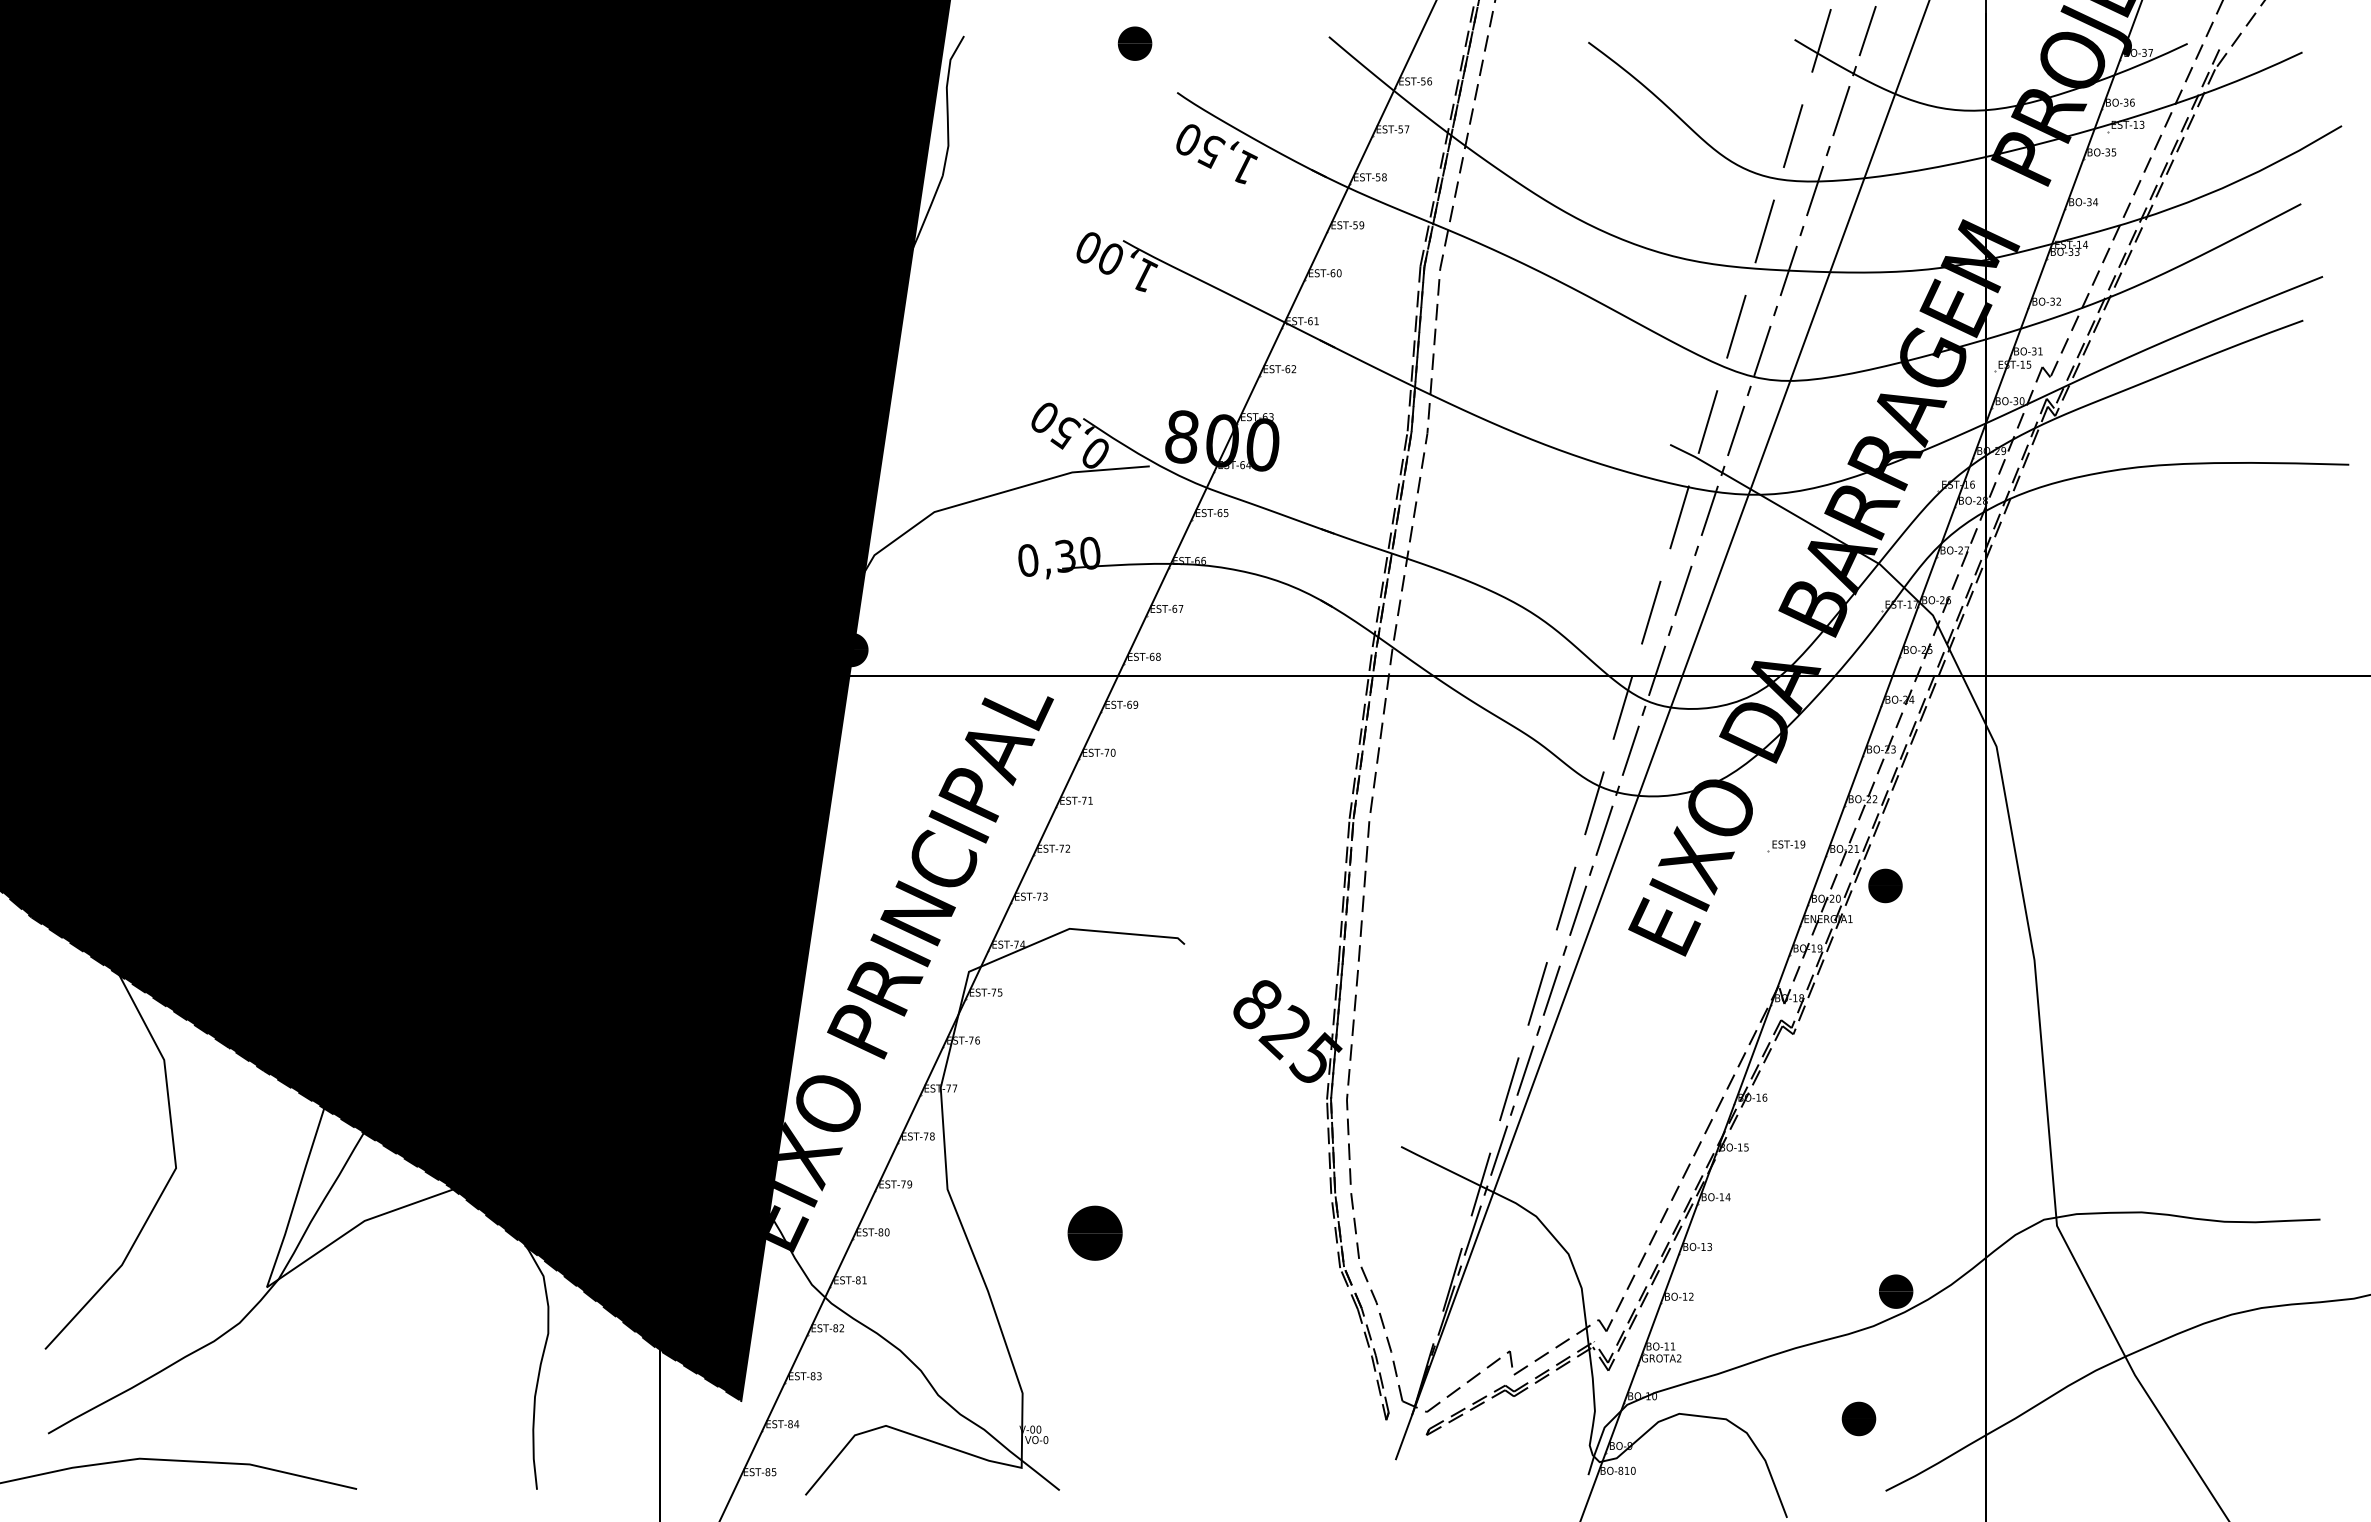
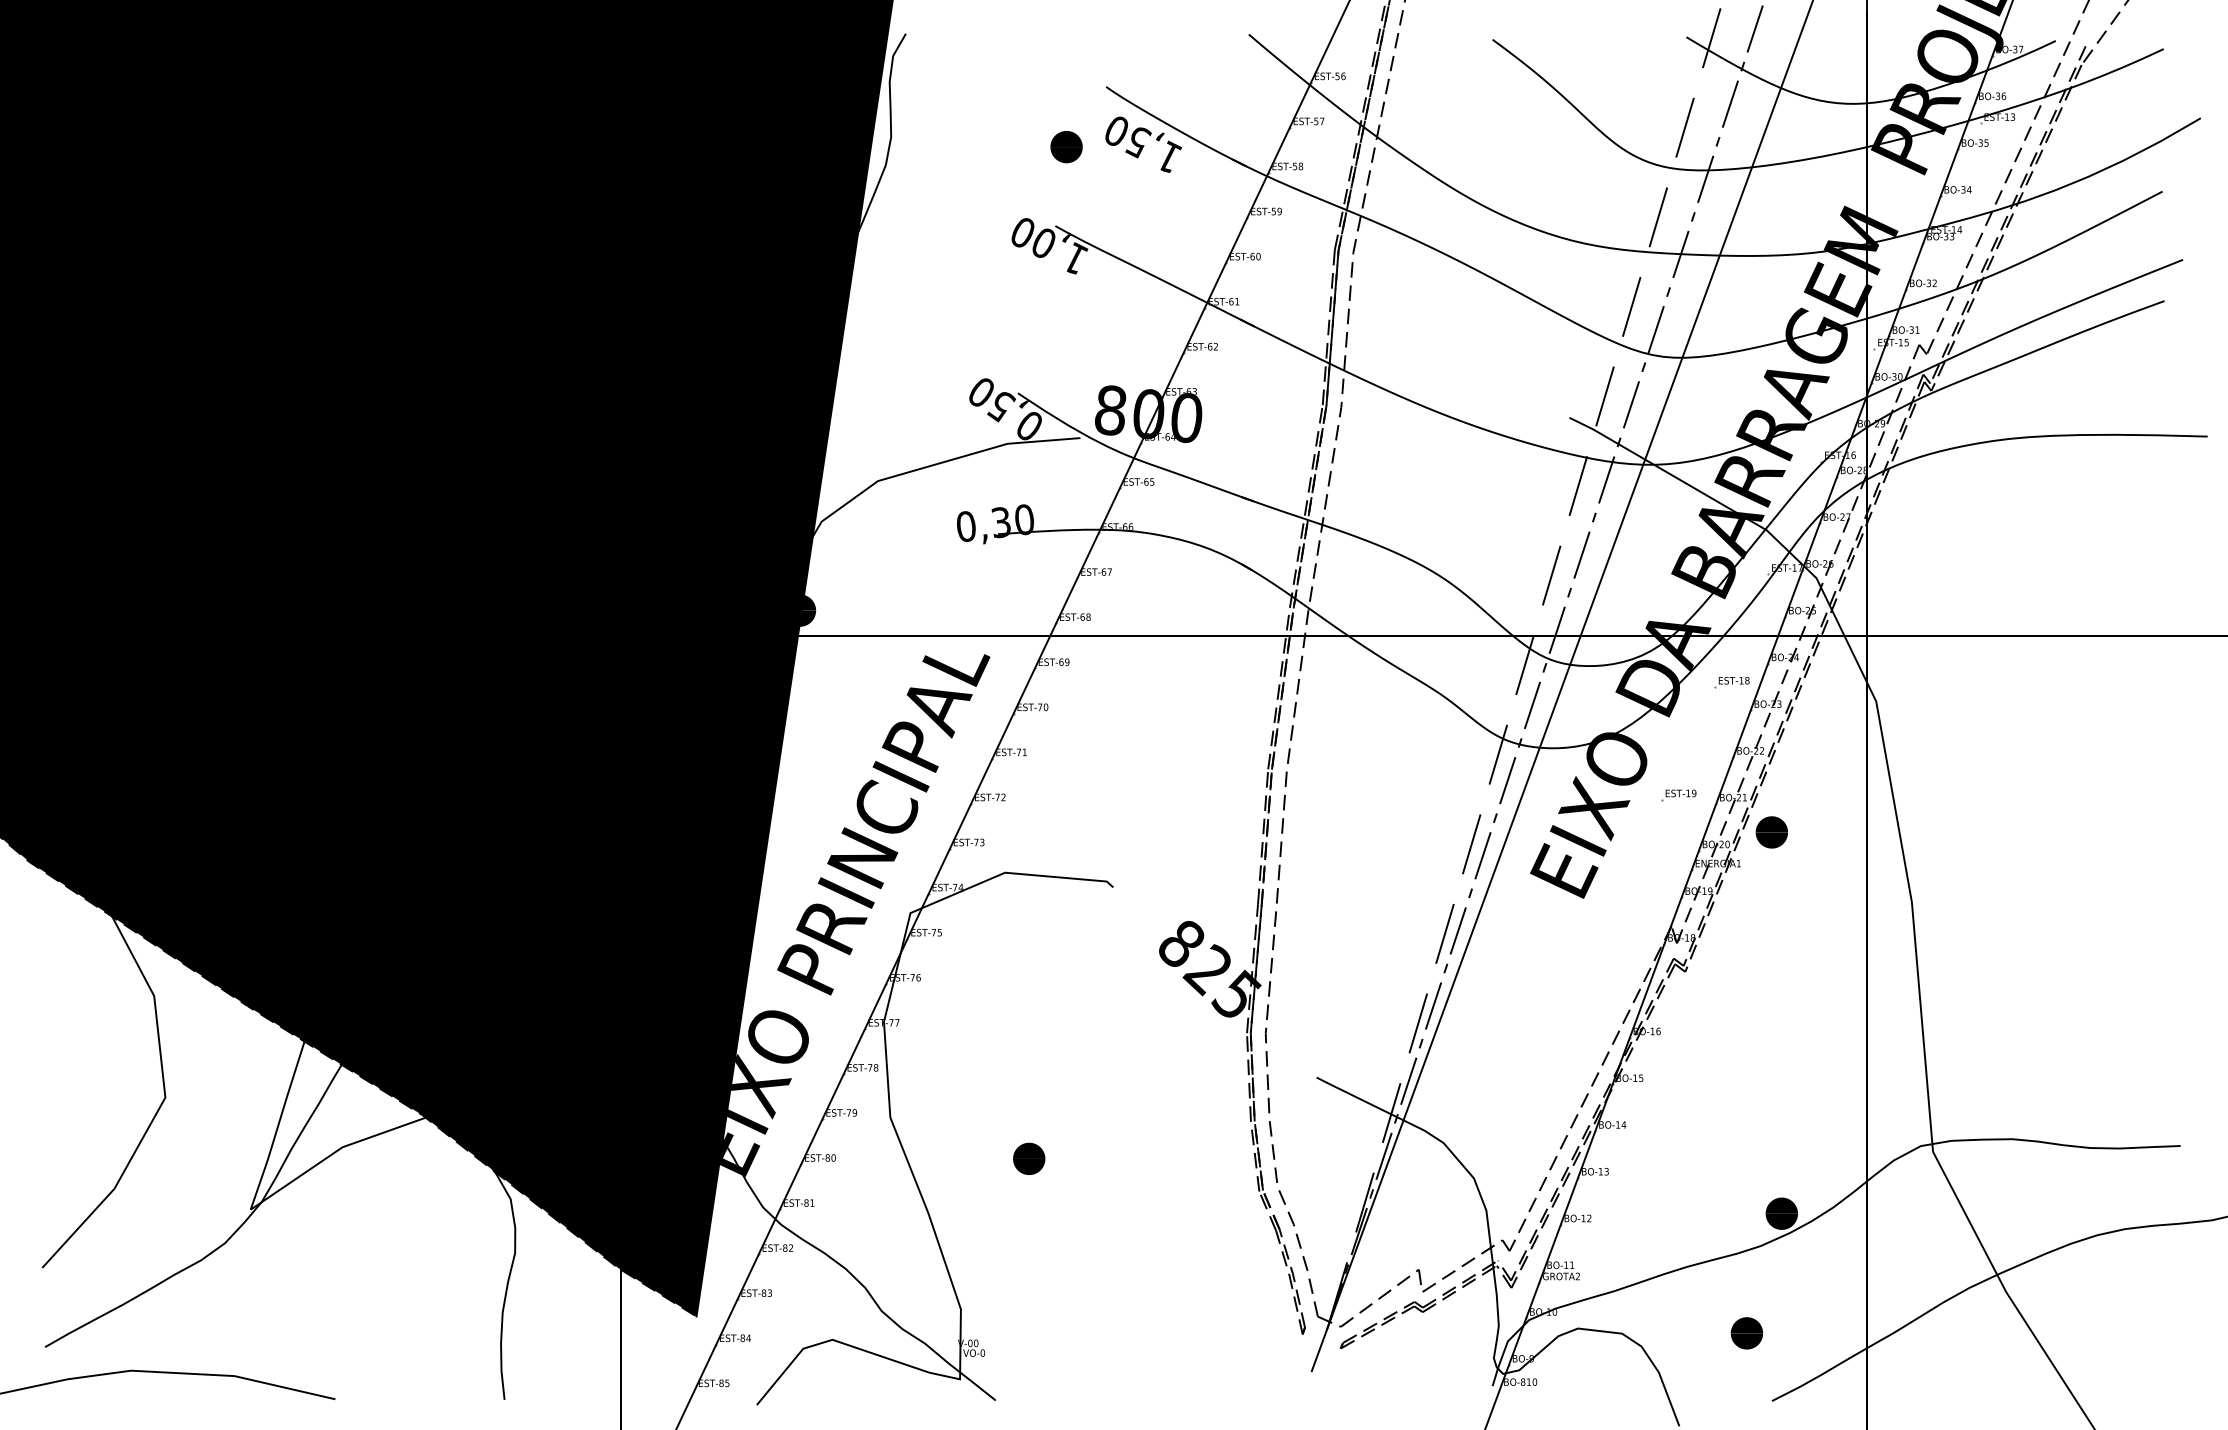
part: (1134, 43) -> (1066, 146), moved
part: (1842, 726) -> (1731, 682), added
part: (1095, 1233) -> (1029, 1159), size x0.62

